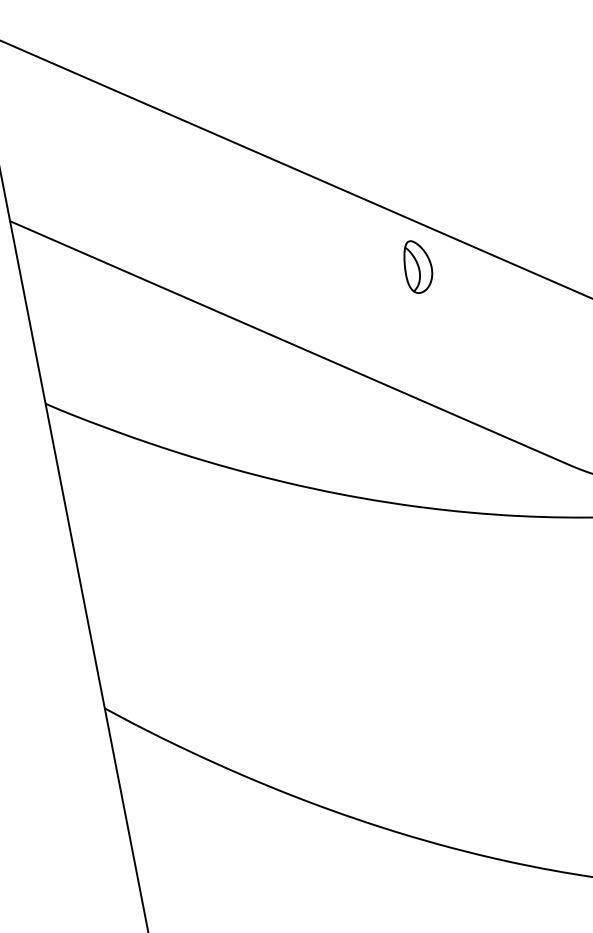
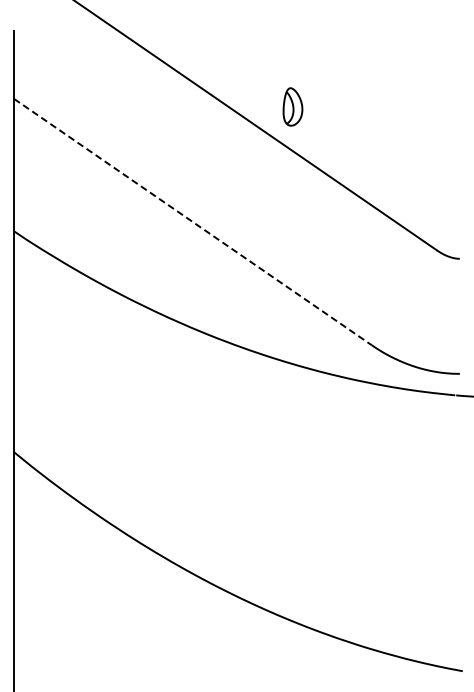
part: (417, 265) -> (292, 106), moved
line: (290, 343) -> (193, 222), solid -> dashed

